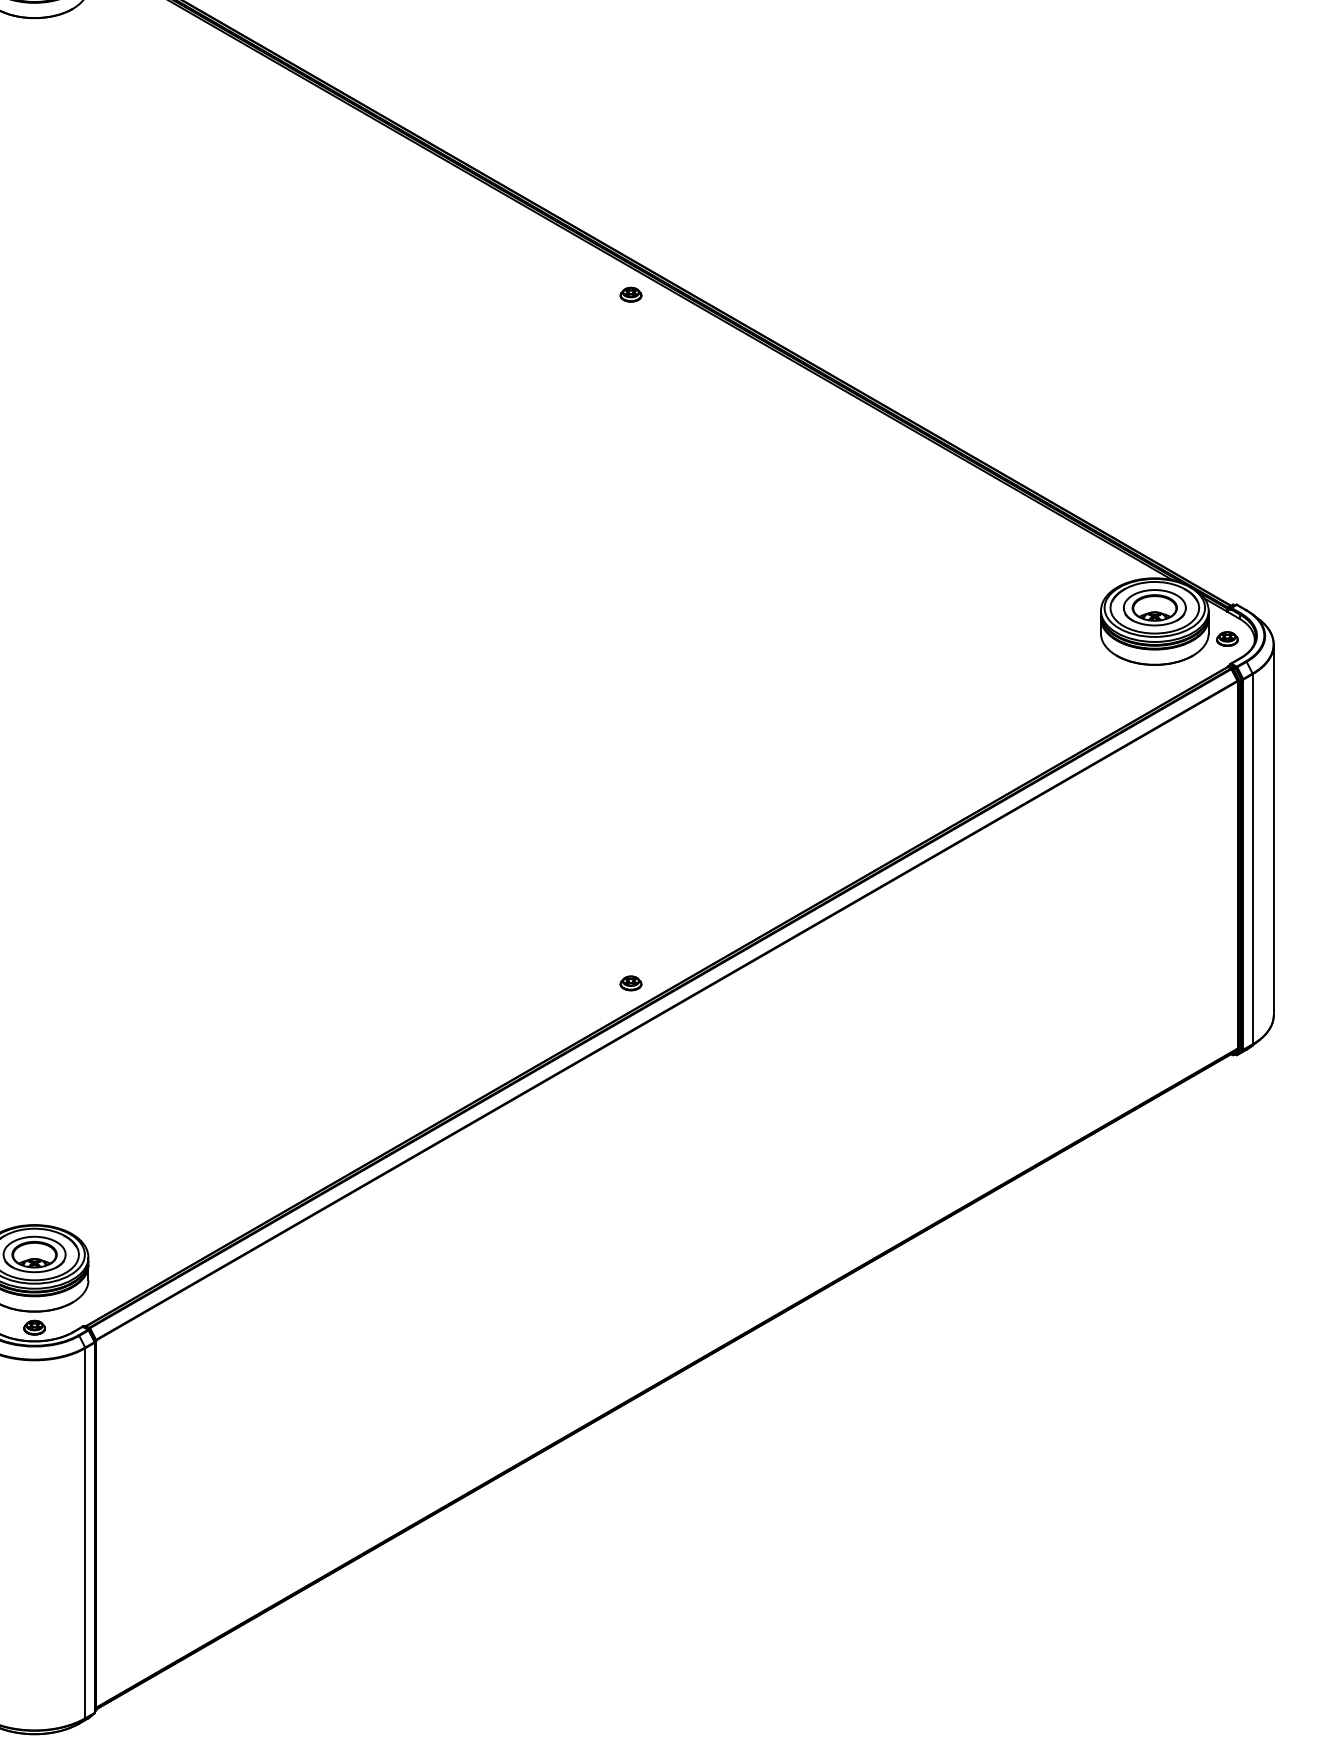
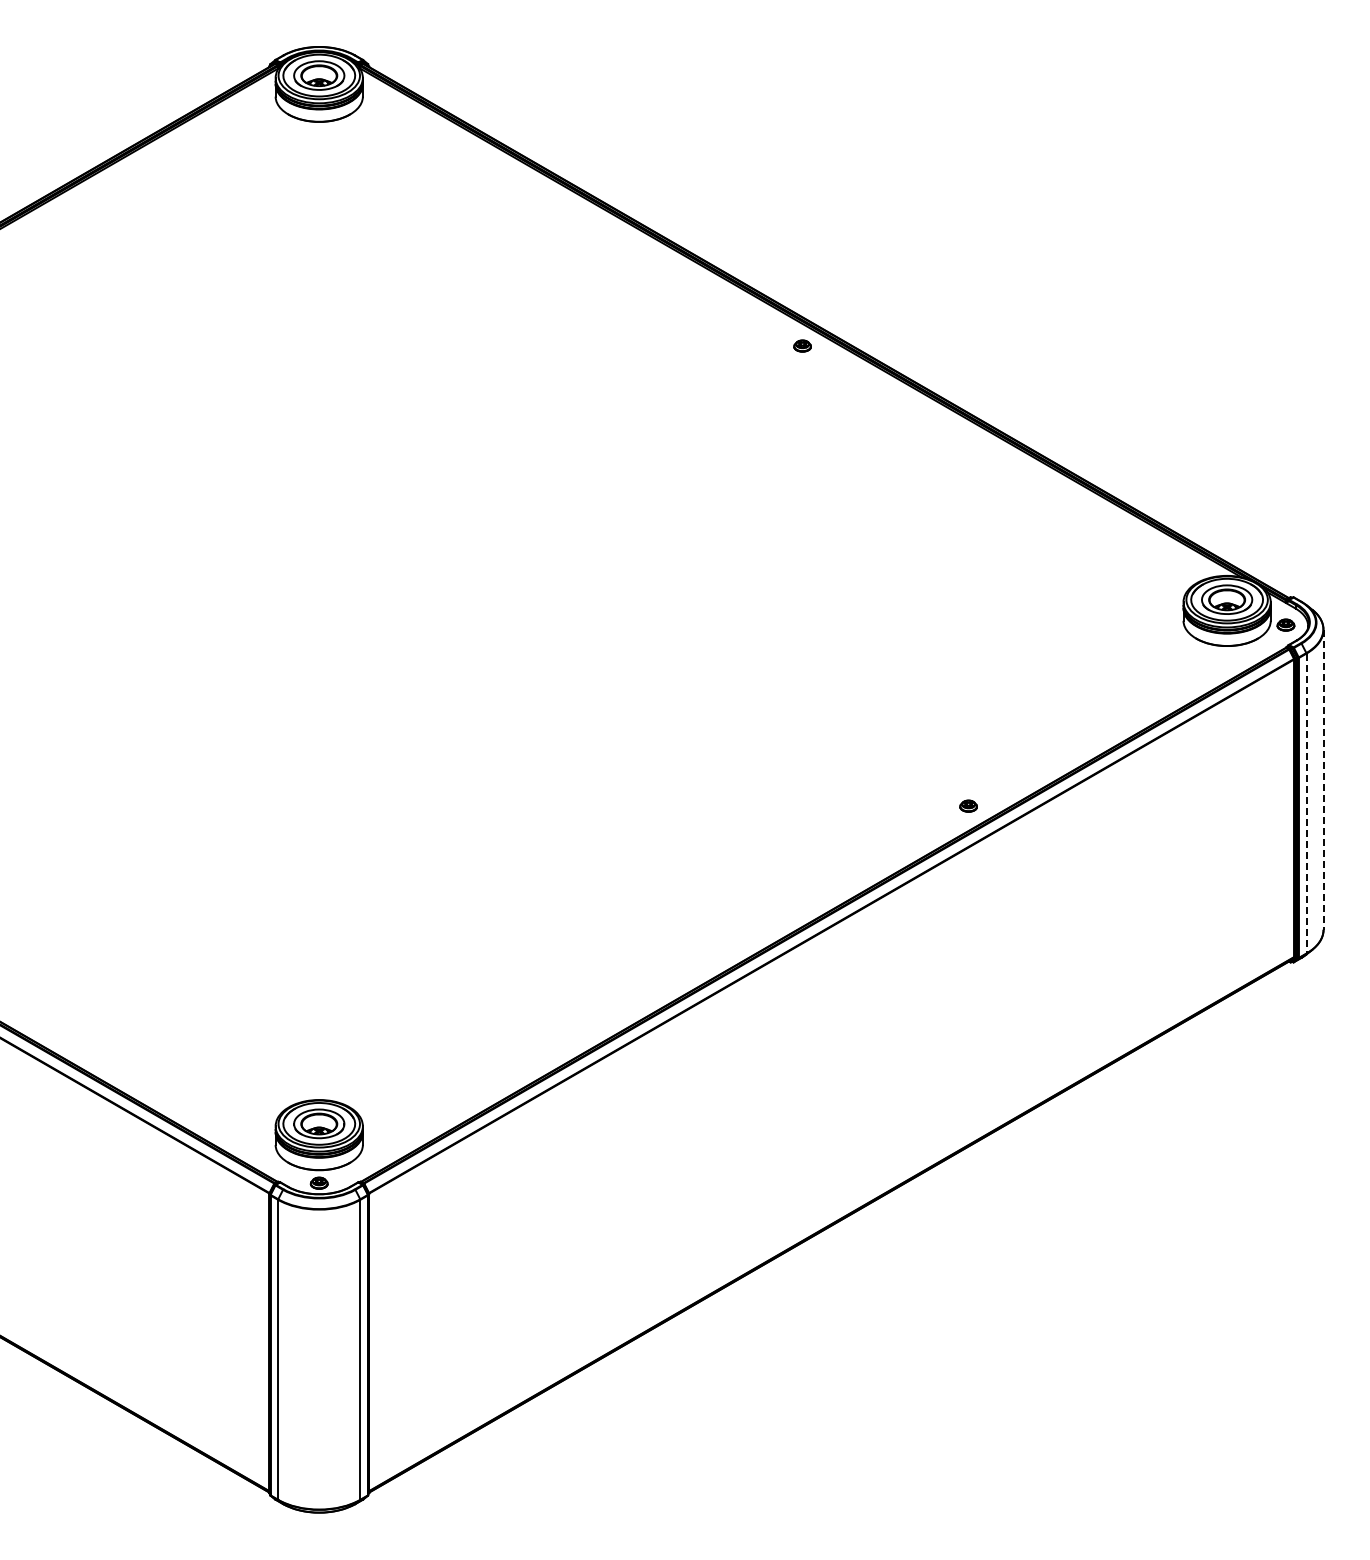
line: (1273, 829) -> (1323, 779), solid -> dashed
line: (1252, 859) -> (1306, 803), solid -> dashed
part: (630, 982) -> (968, 805), moved

